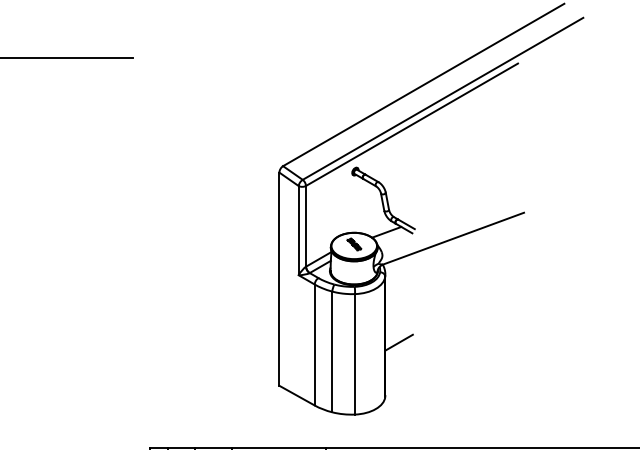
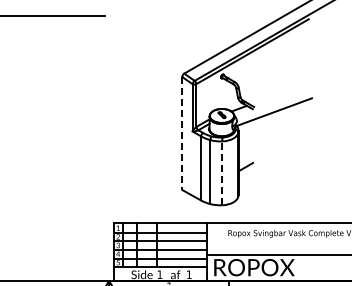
line: (279, 281) -> (182, 134), solid -> dashed
line: (355, 354) -> (222, 173), solid -> dashed

